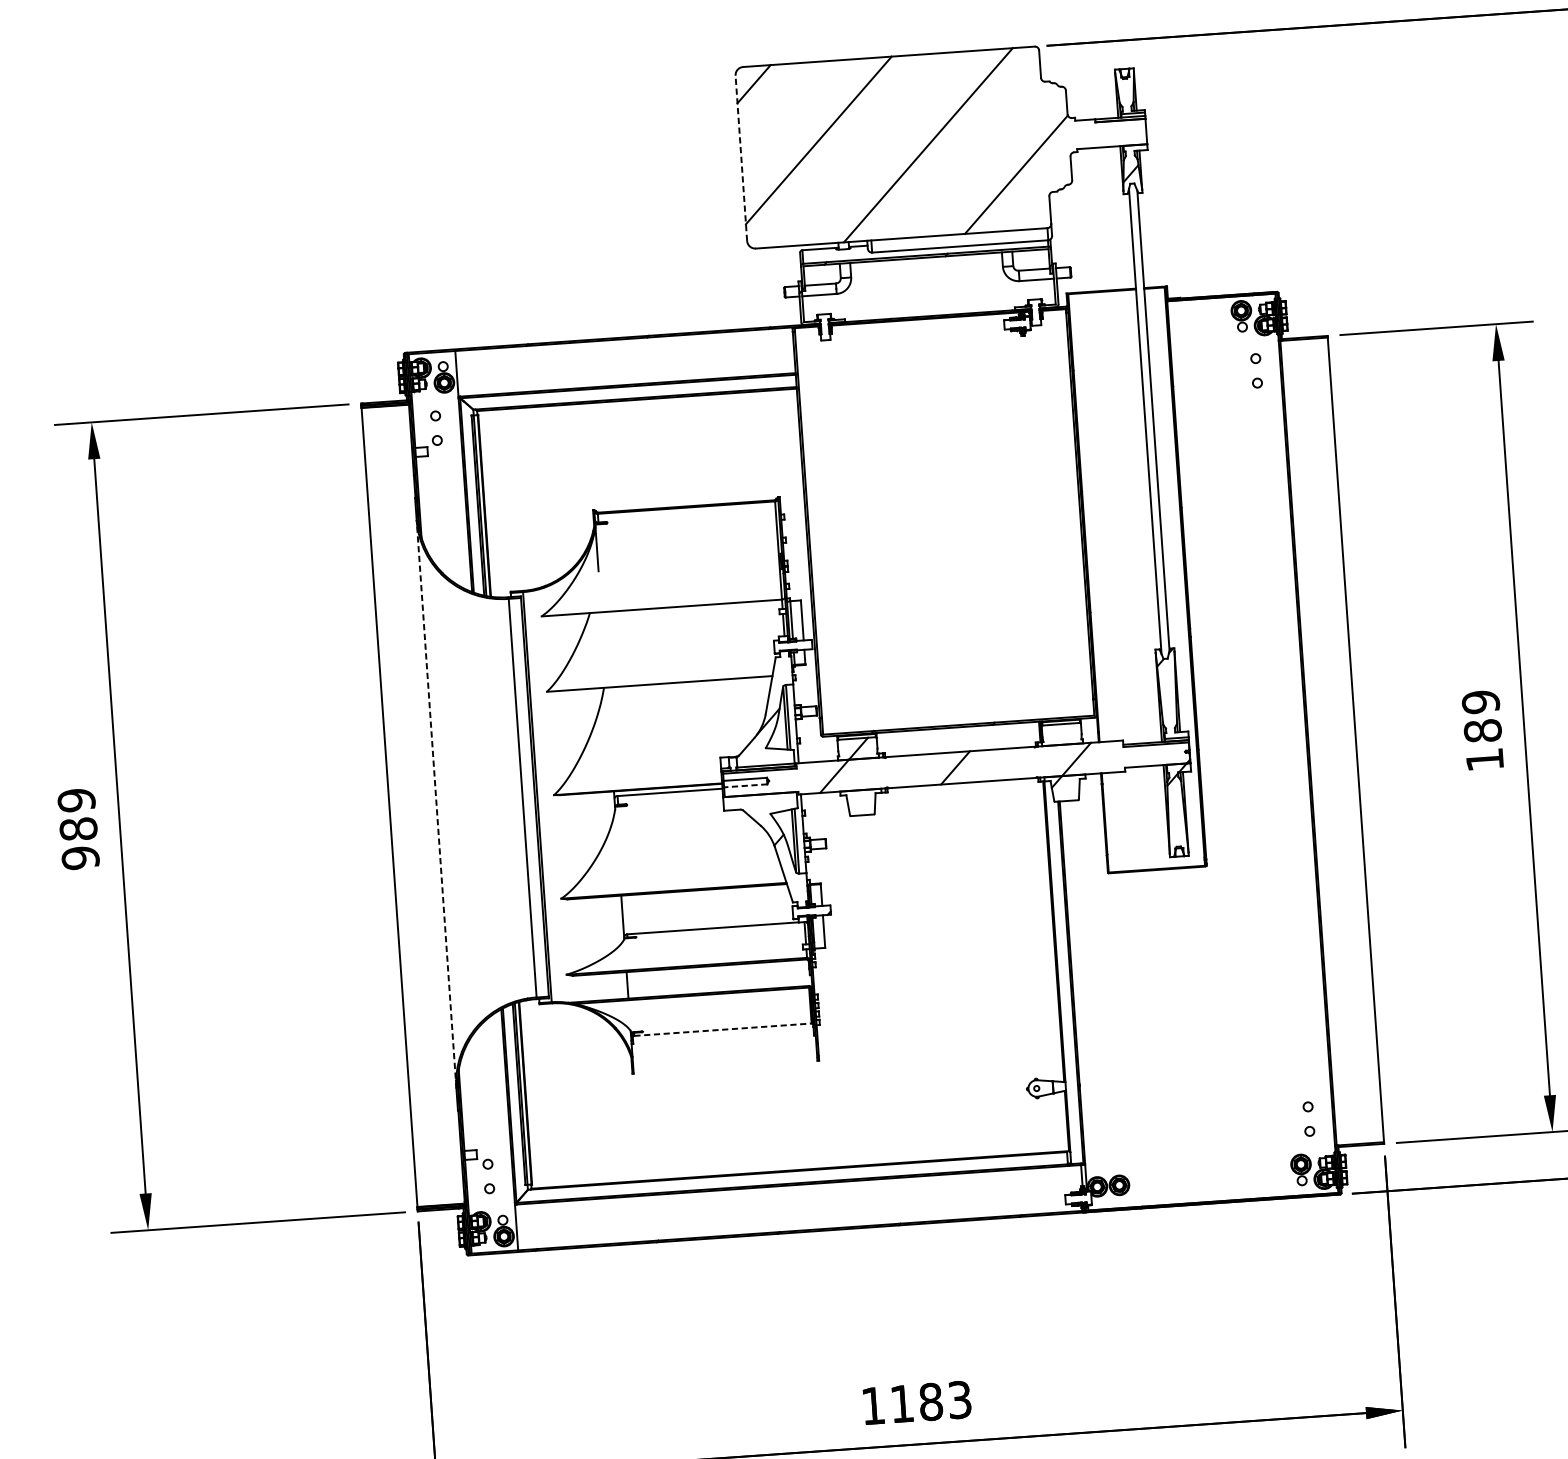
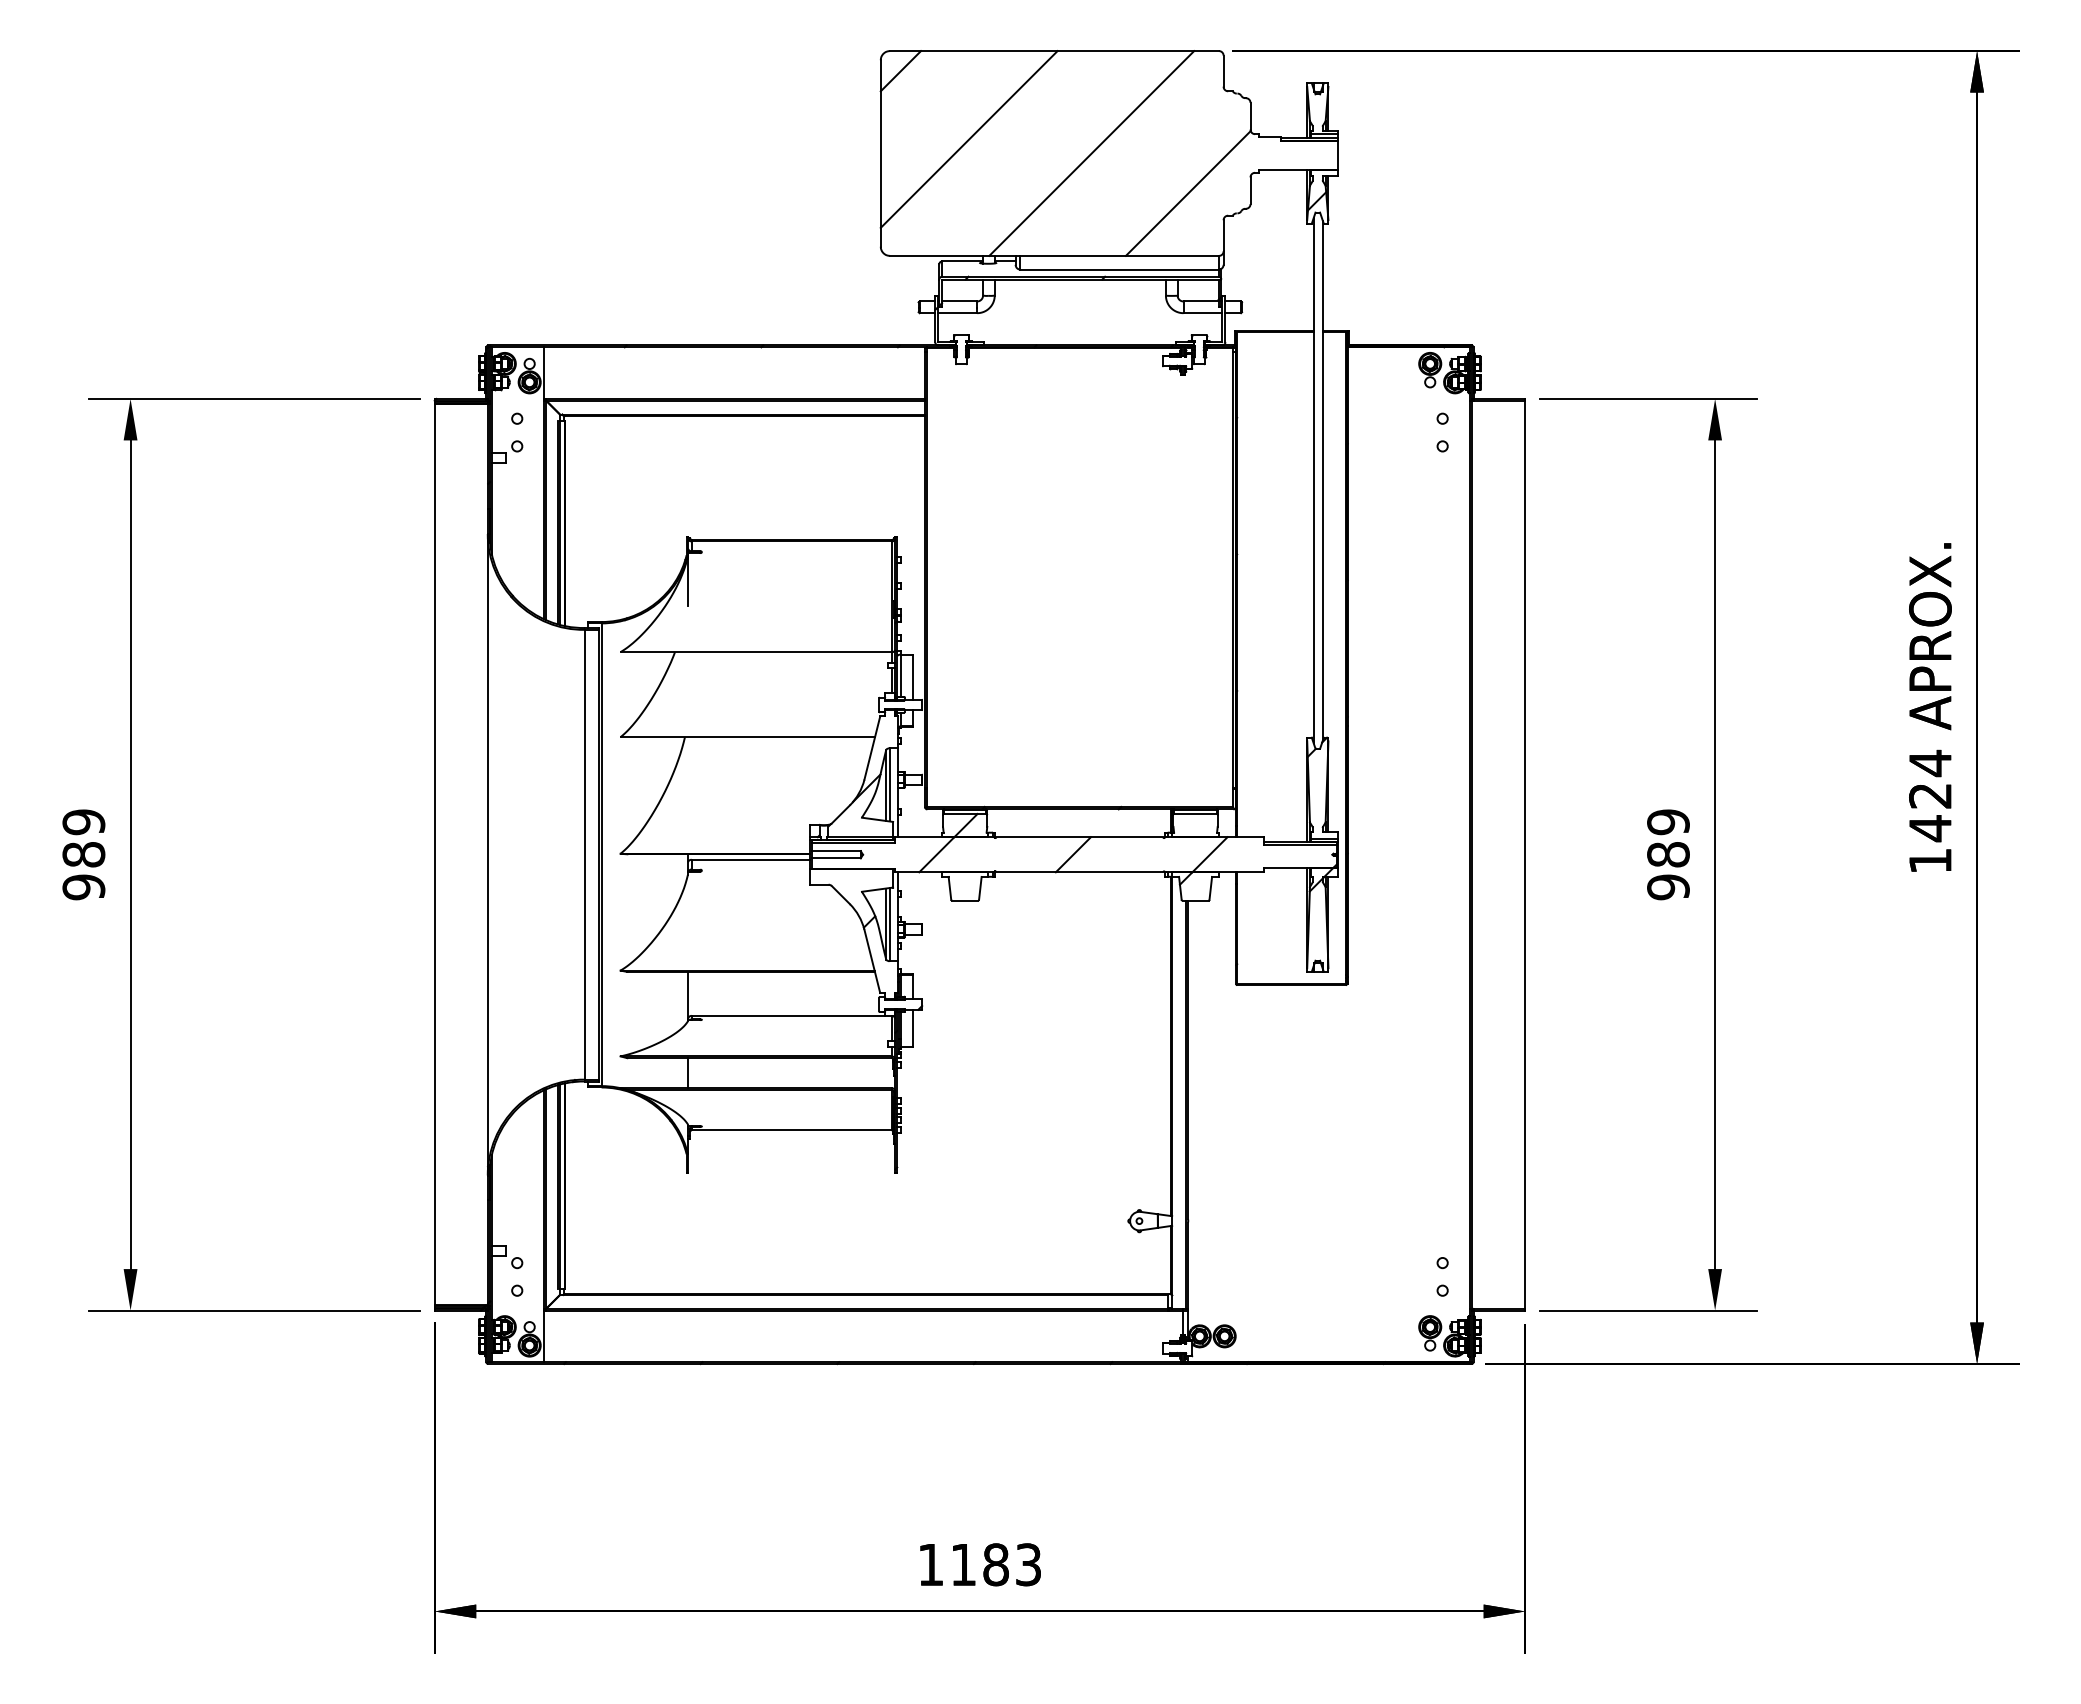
line: (741, 157) -> (880, 152), dashed -> solid
text: (1484, 760) -> (1668, 887), 189 -> 989
line: (744, 785) -> (835, 858), dashed -> solid
line: (436, 803) -> (487, 854), dashed -> solid
line: (723, 1029) -> (792, 1130), dashed -> solid

